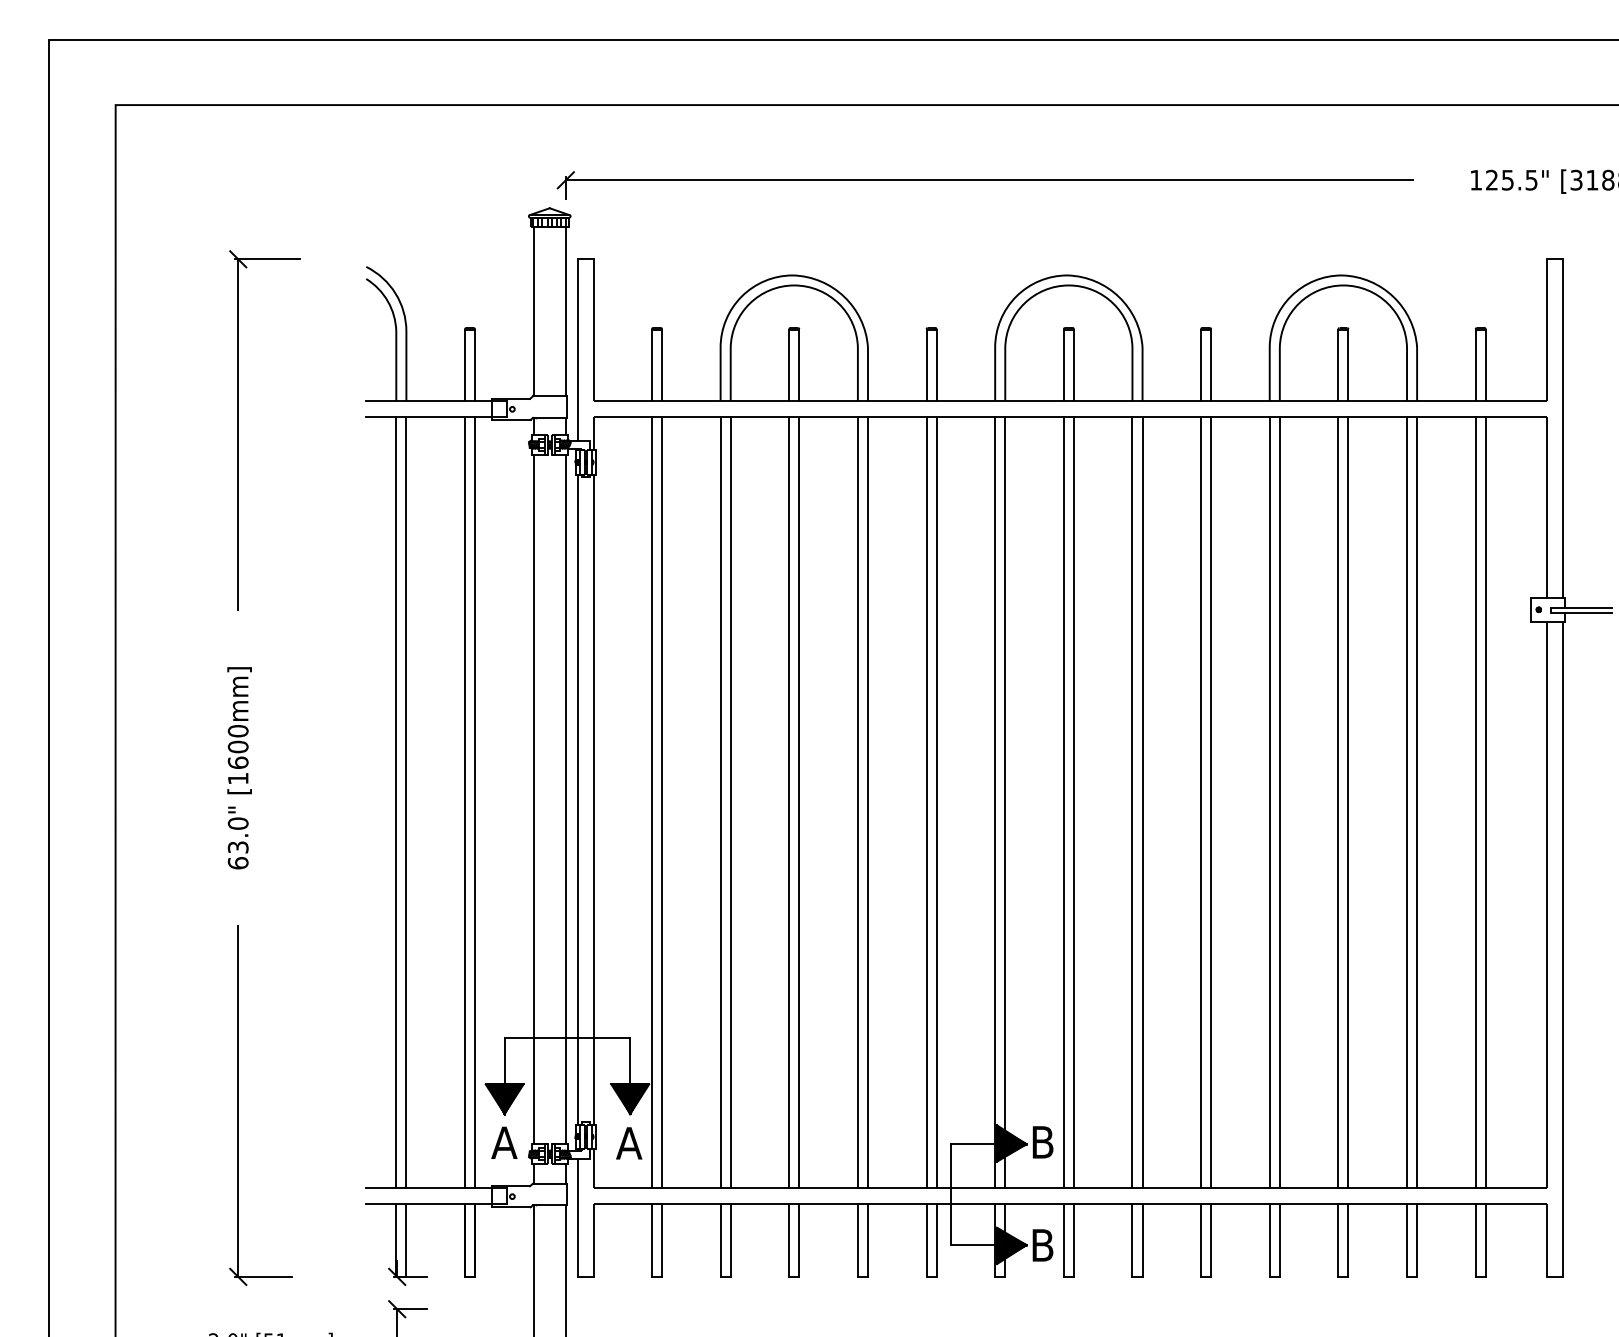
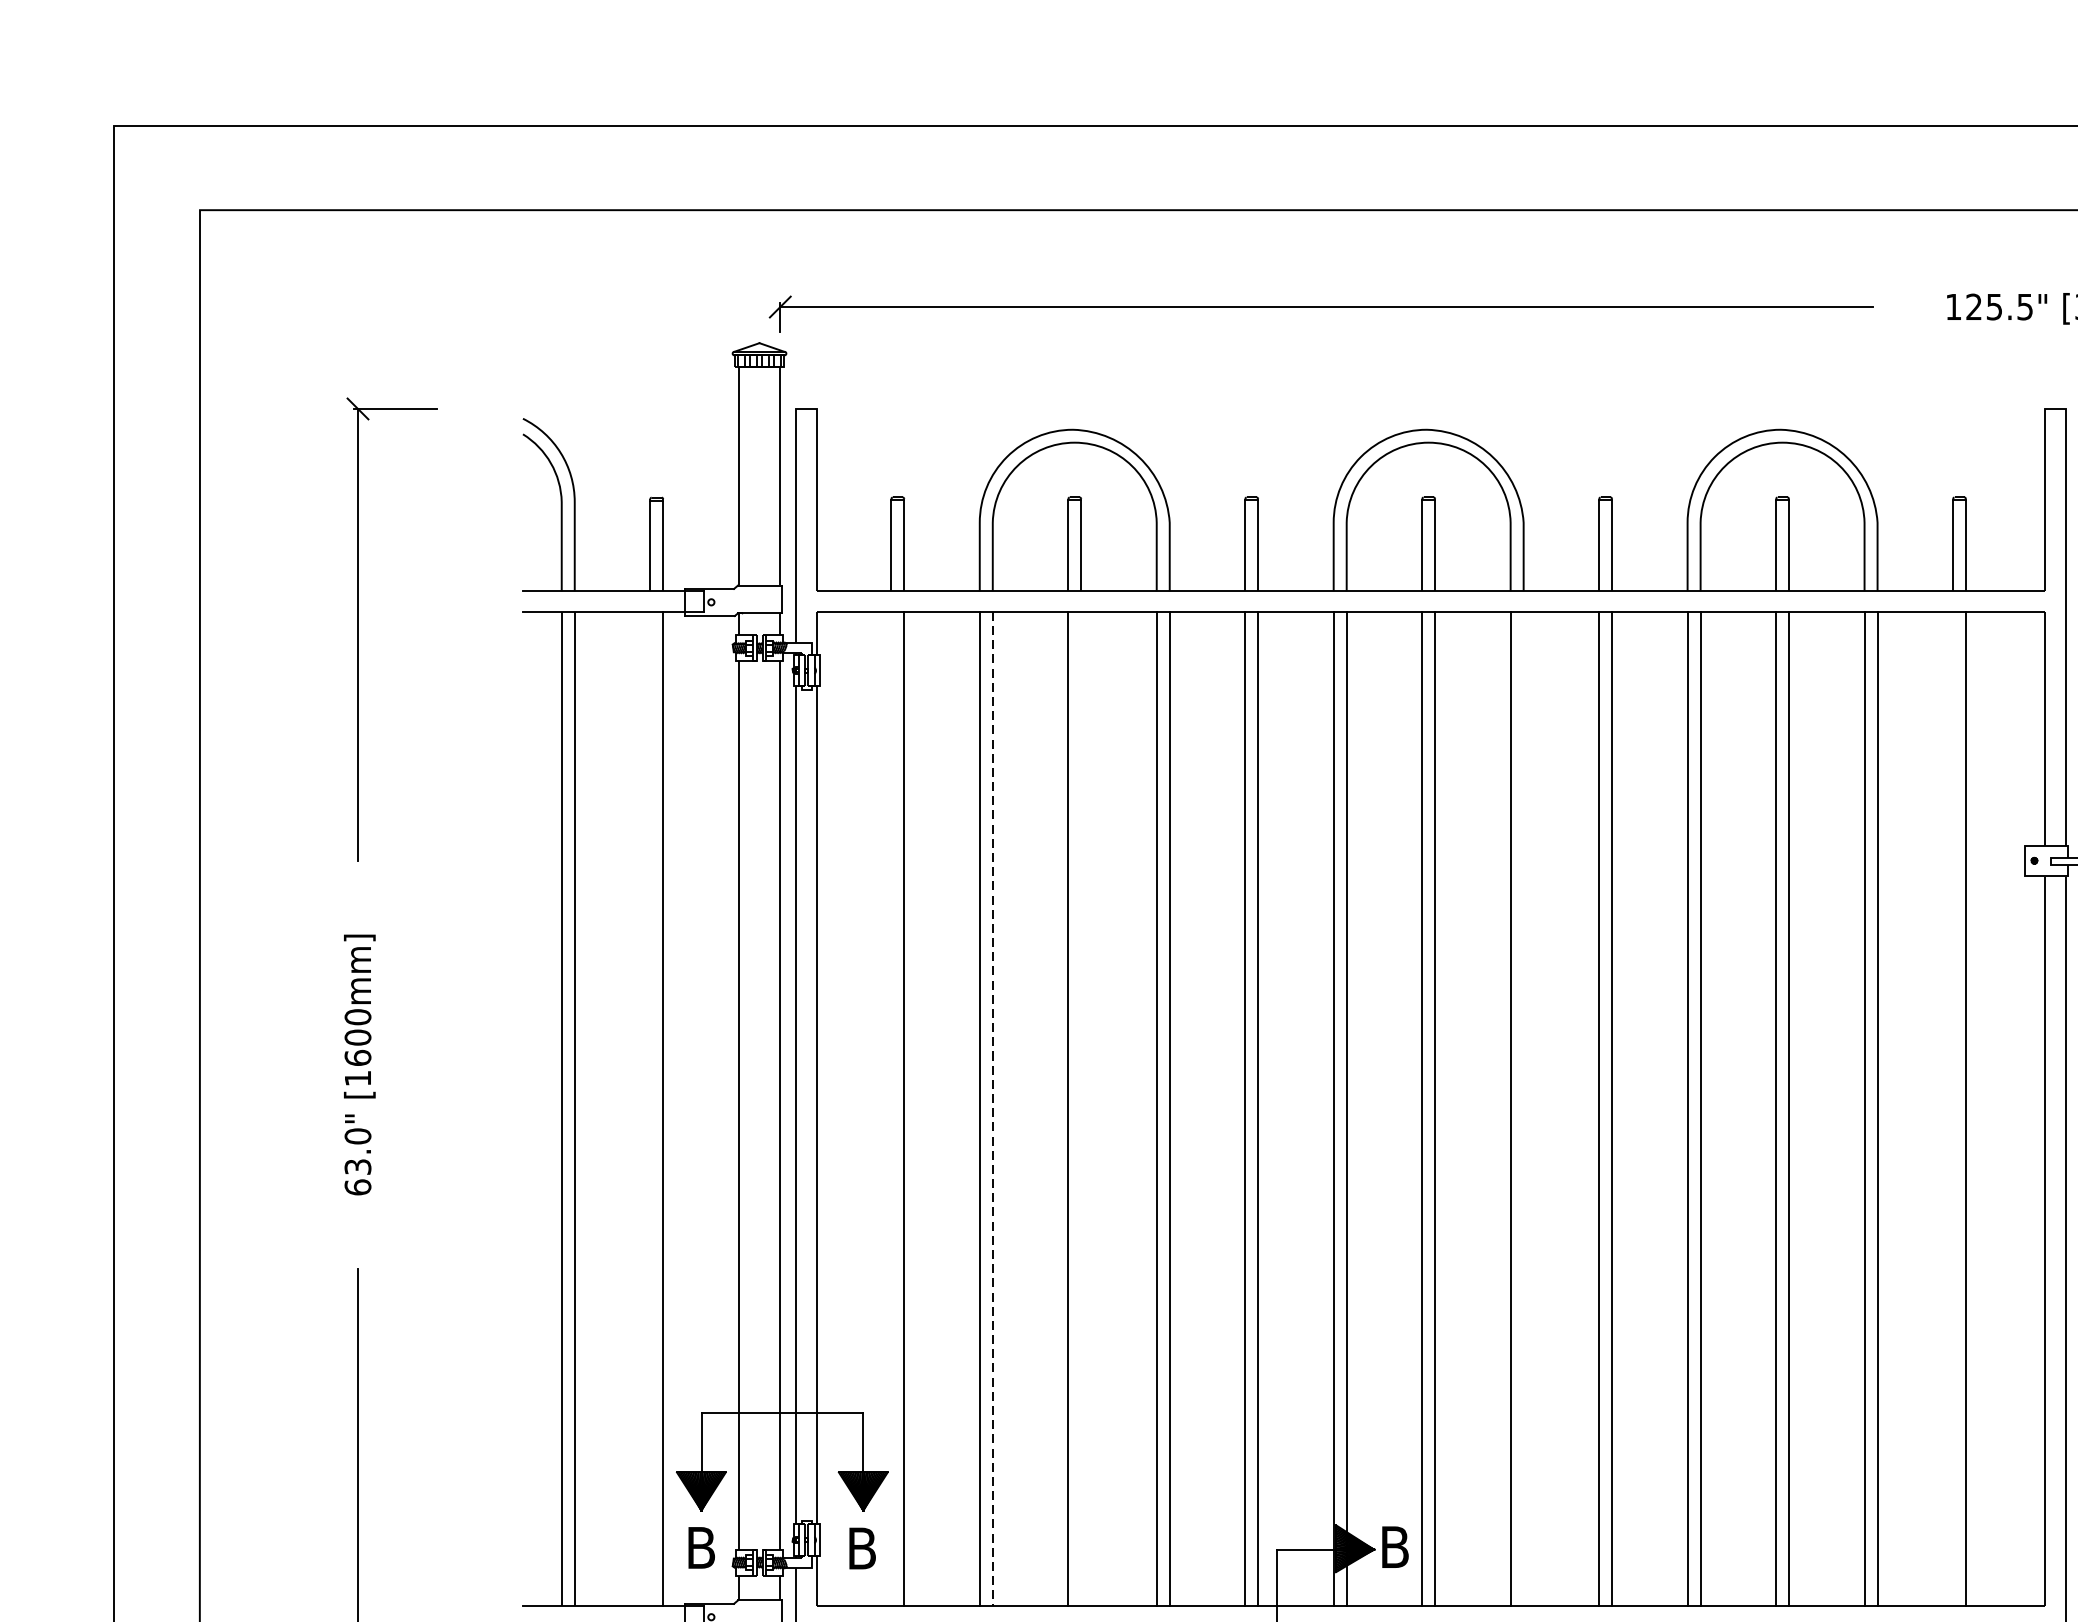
line: (464, 802) -> (649, 1109), removed
line: (651, 802) -> (890, 1109), removed
line: (730, 802) -> (992, 1109), solid -> dashed
line: (799, 802) -> (1081, 1109), removed
line: (1142, 802) -> (1523, 1109), removed
line: (1475, 802) -> (1952, 1109), removed
text: (504, 1142) -> (701, 1547), A -> B
text: (629, 1143) -> (862, 1548), A -> B

